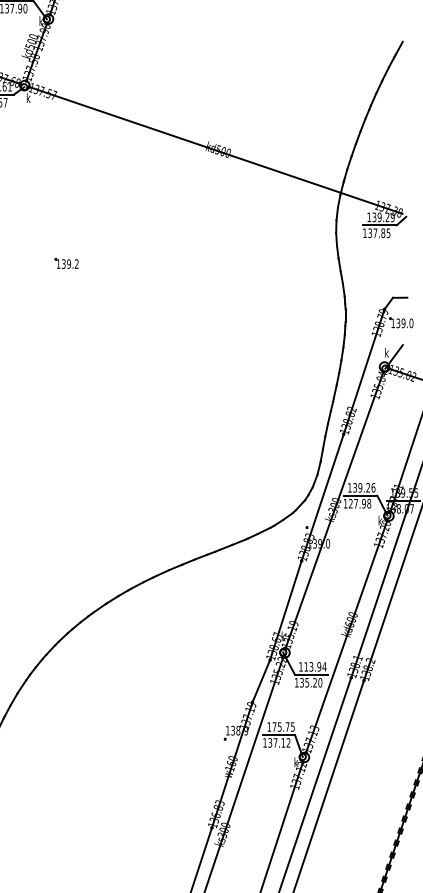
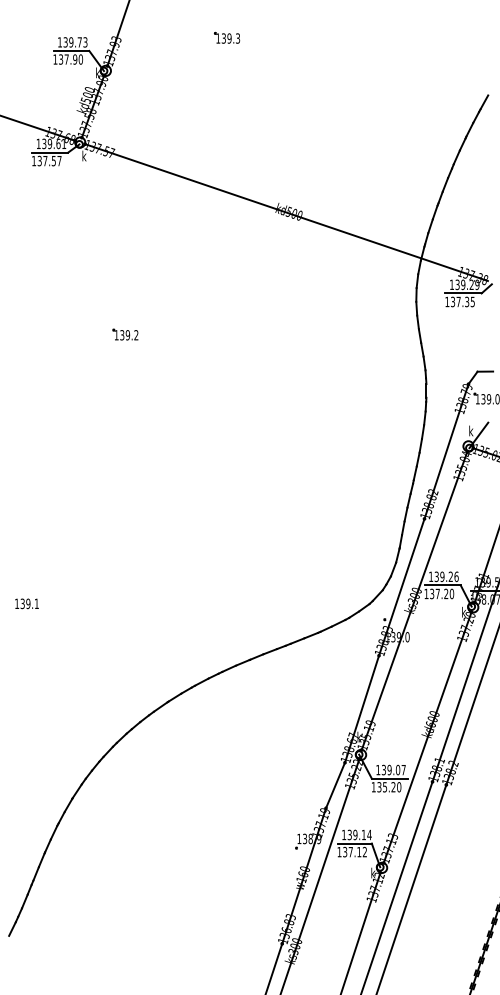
text: (383, 232) -> (467, 301), 137.85 -> 137.35
text: (360, 503) -> (442, 593), 127.98 -> 137.20
text: (315, 666) -> (393, 769), 113.94 -> 139.07
text: (283, 726) -> (359, 834), 175.75 -> 139.14

